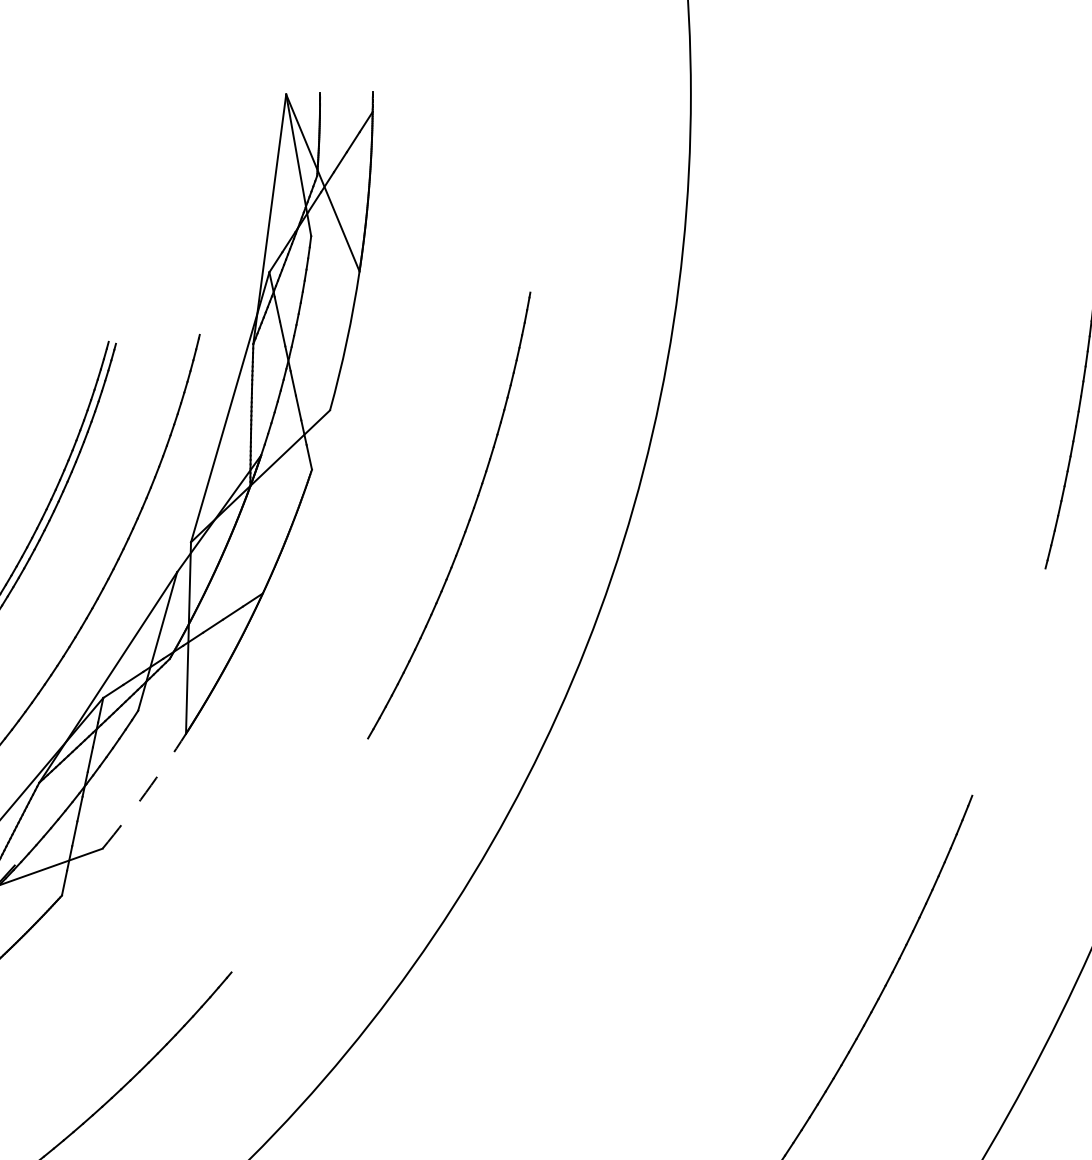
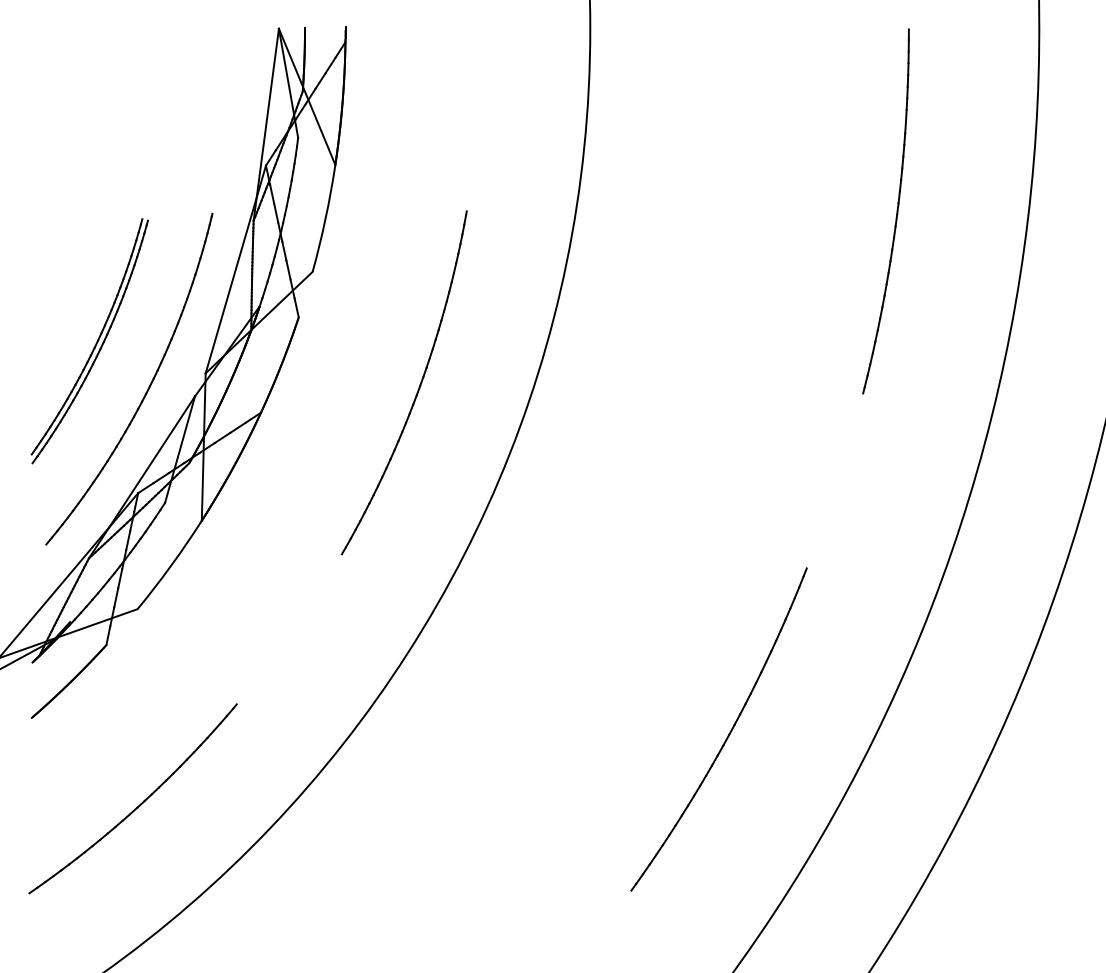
part: (466, 524) -> (417, 389), moved
arc: (146, 792) -> (171, 565), dashed -> solid

